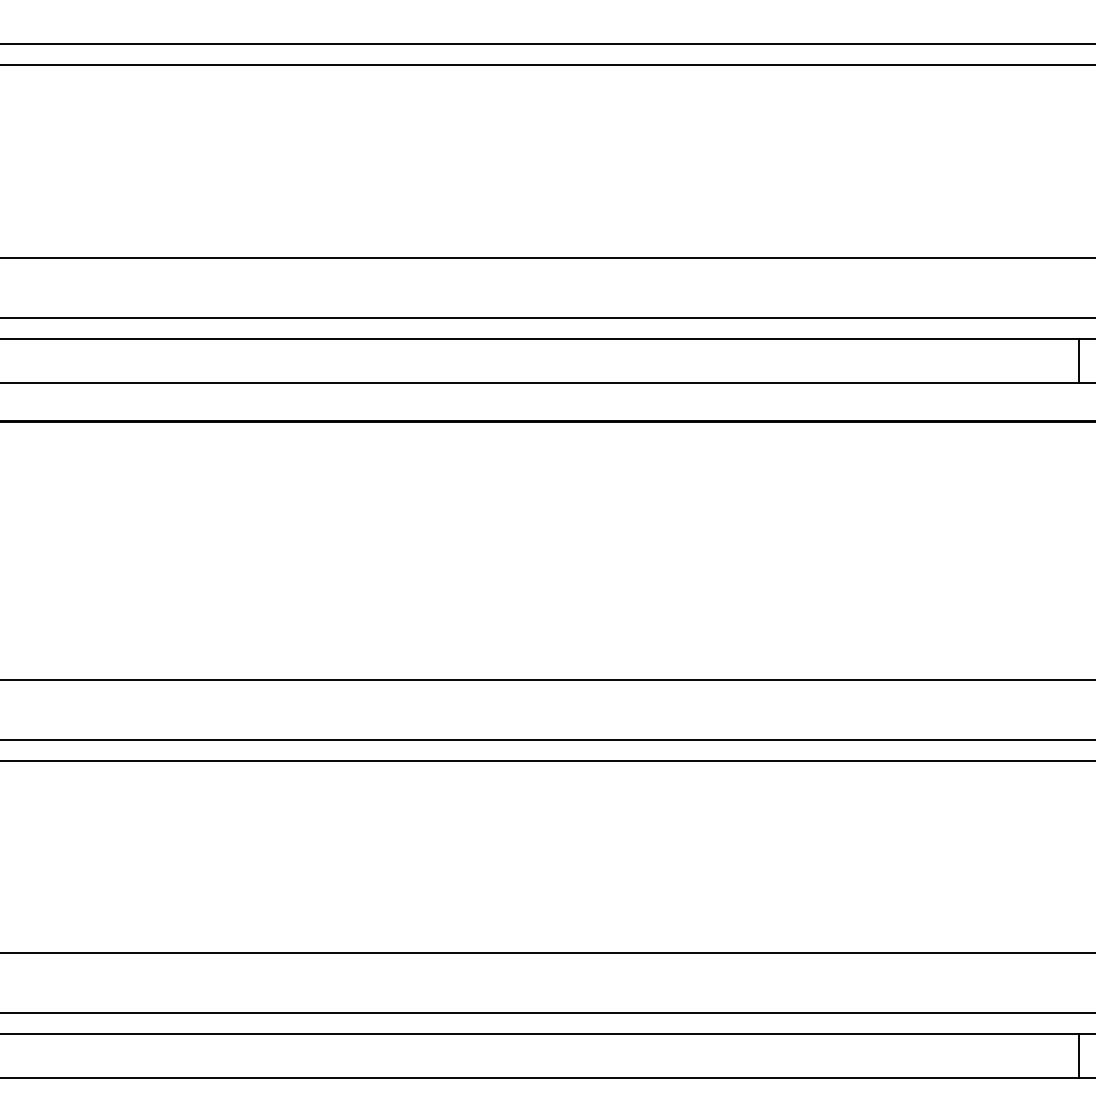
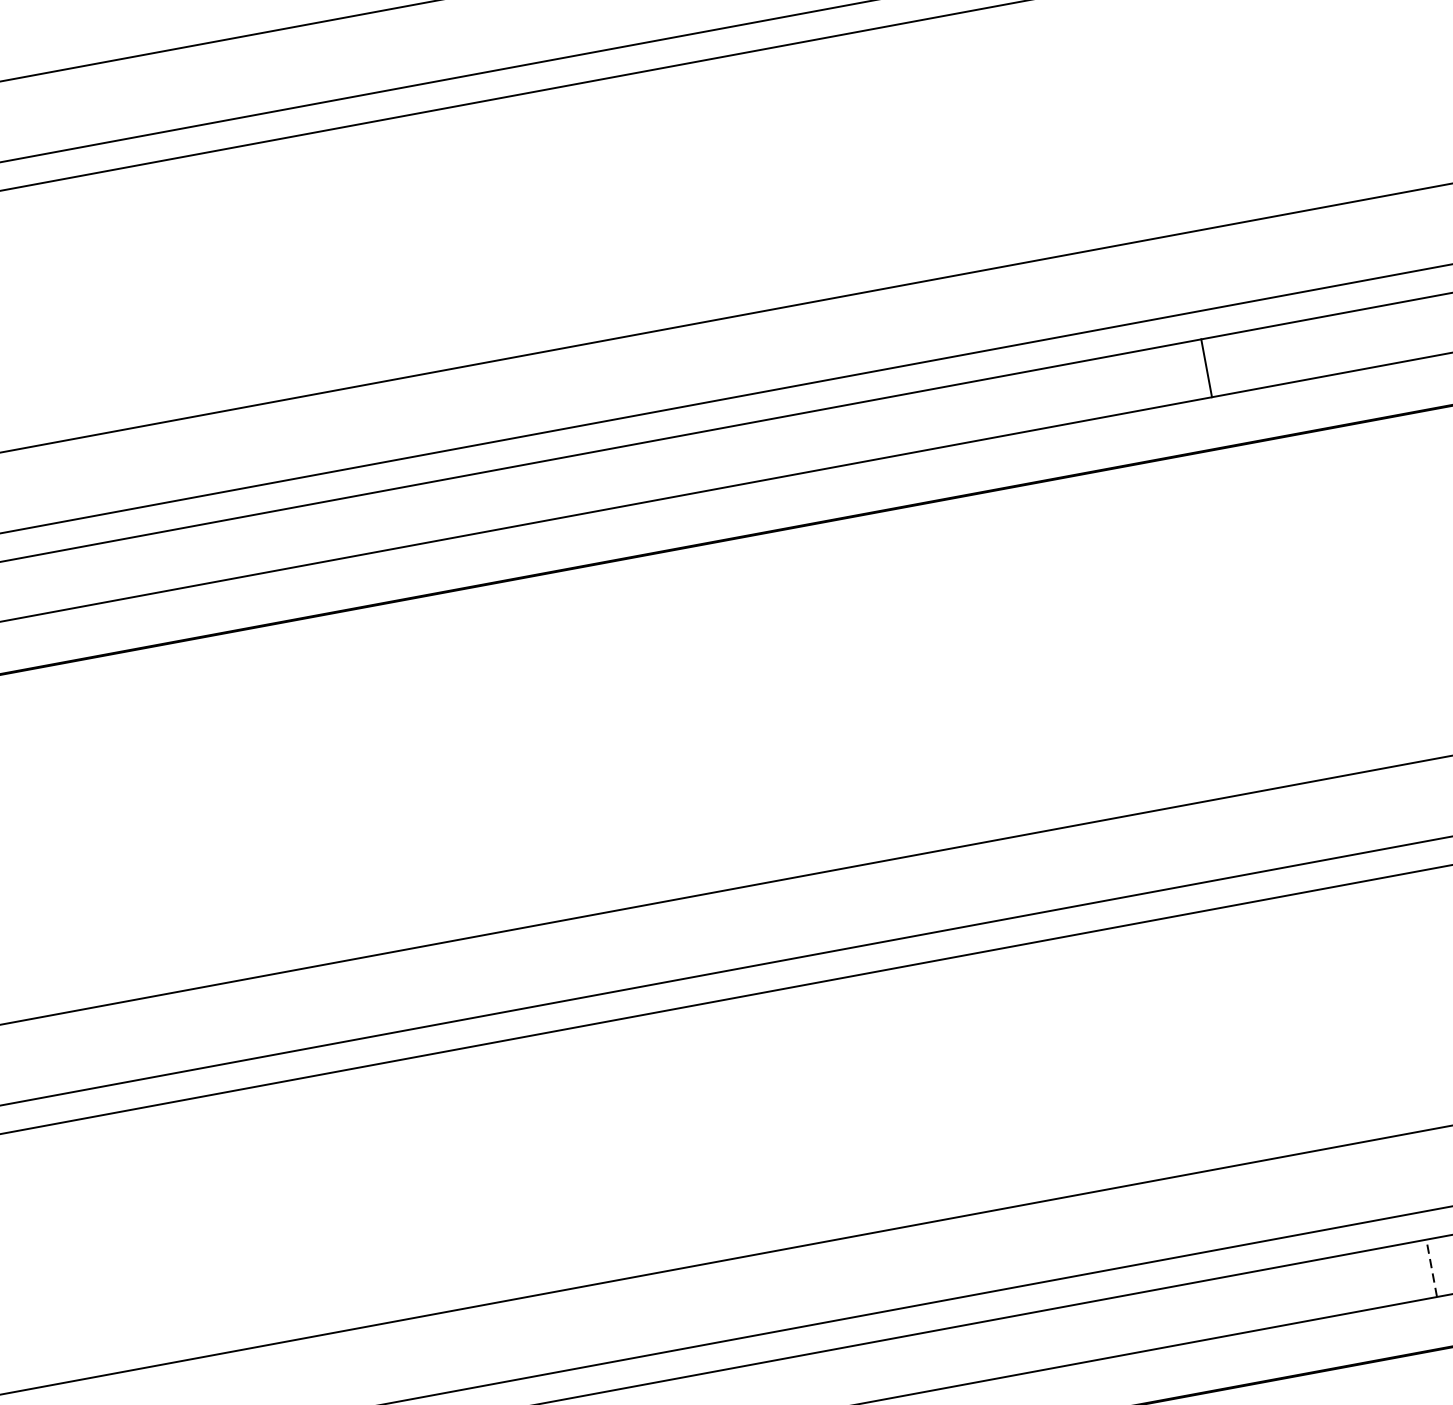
line: (1078, 360) -> (1206, 368), moved
line: (1078, 1055) -> (1431, 1268), solid -> dashed

